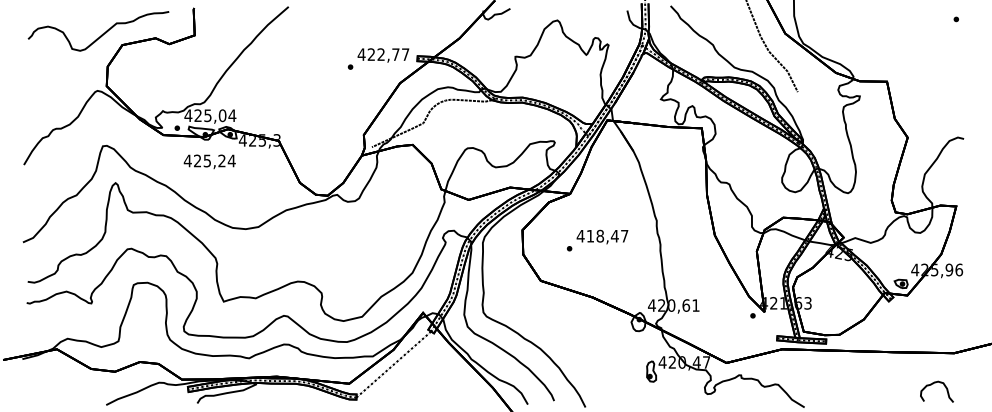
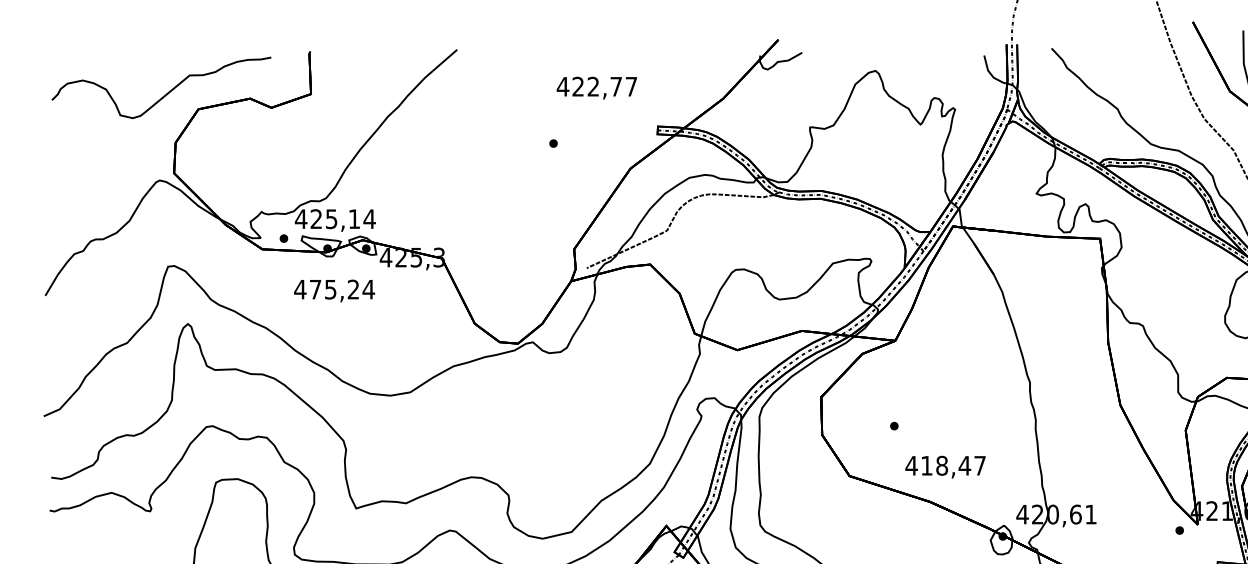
text: (383, 55) -> (597, 88), moved
text: (222, 115) -> (354, 218), 425,04 -> 425,14
text: (197, 160) -> (315, 288), 425,24 -> 475,24
text: (602, 236) -> (945, 466), moved

